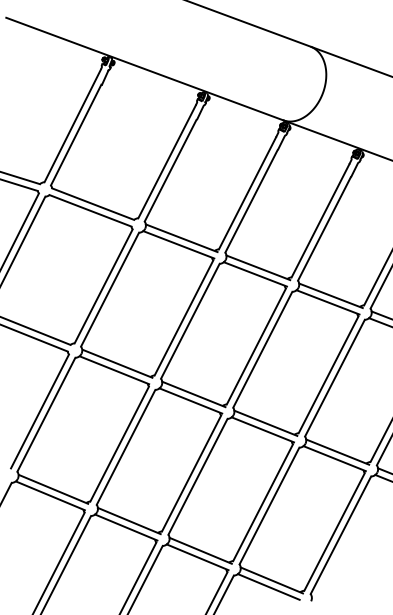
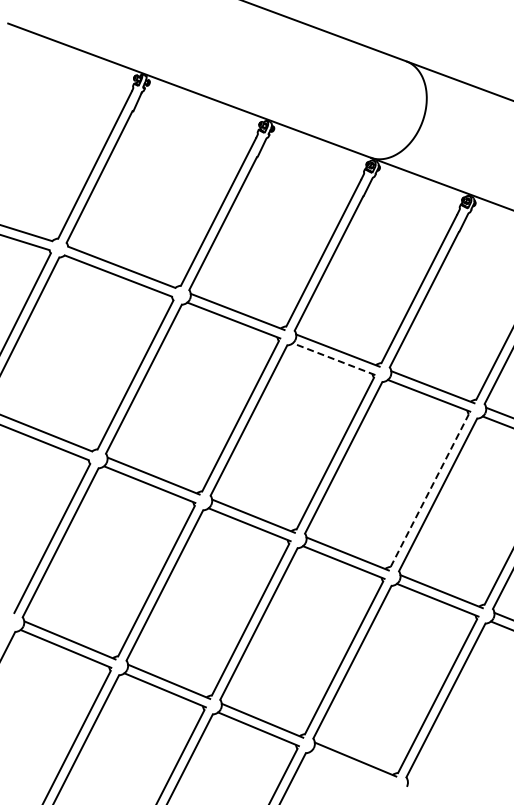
line: (254, 274) -> (333, 359), solid -> dashed
line: (328, 374) -> (429, 490), solid -> dashed
line: (268, 586) -> (351, 767), removed

